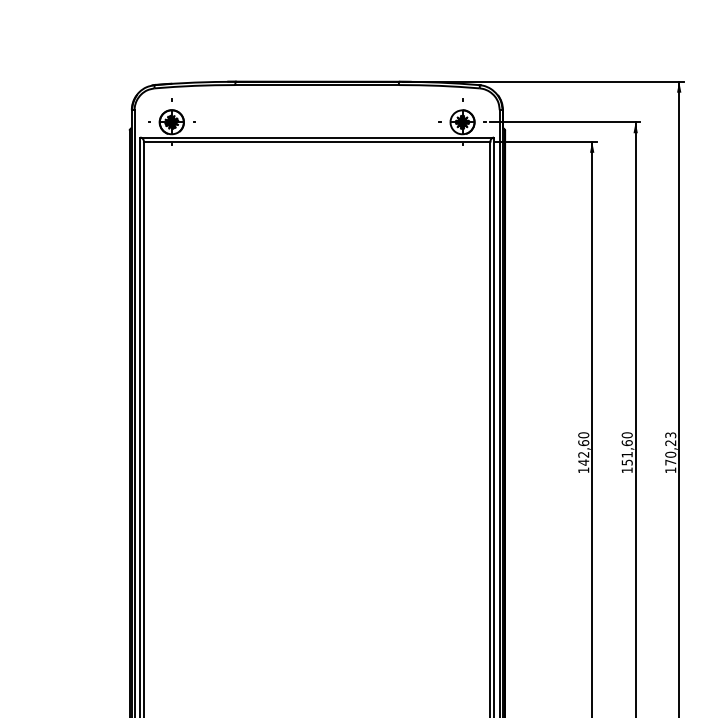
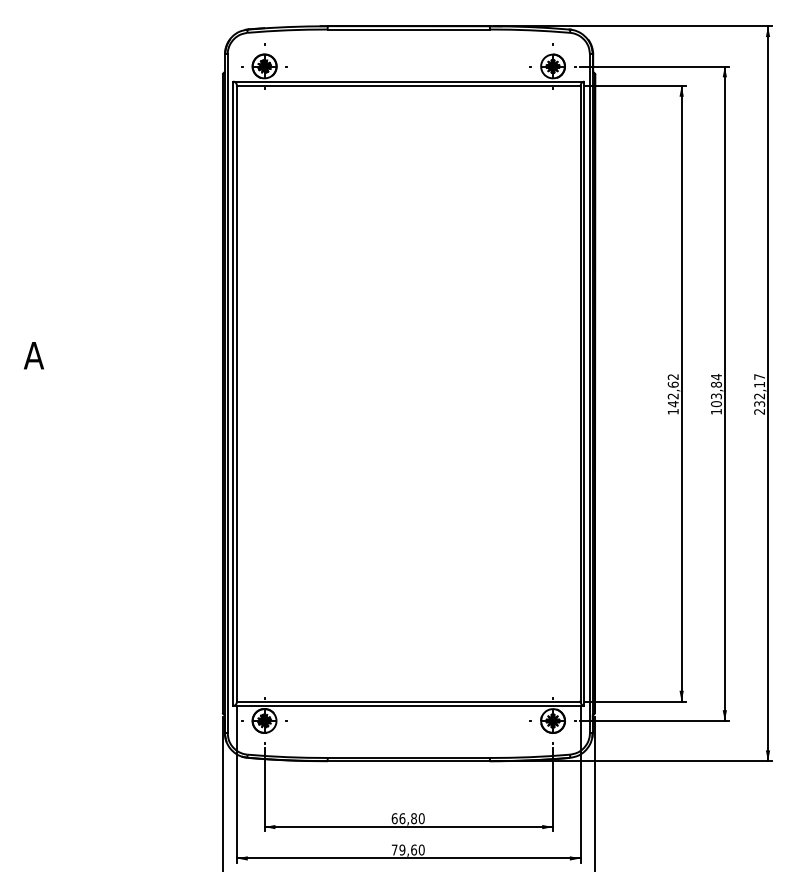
text: (582, 434) -> (672, 376), 142,60 -> 142,62
text: (627, 448) -> (716, 390), 151,60 -> 103,84
text: (670, 452) -> (759, 394), 170,23 -> 232,17

